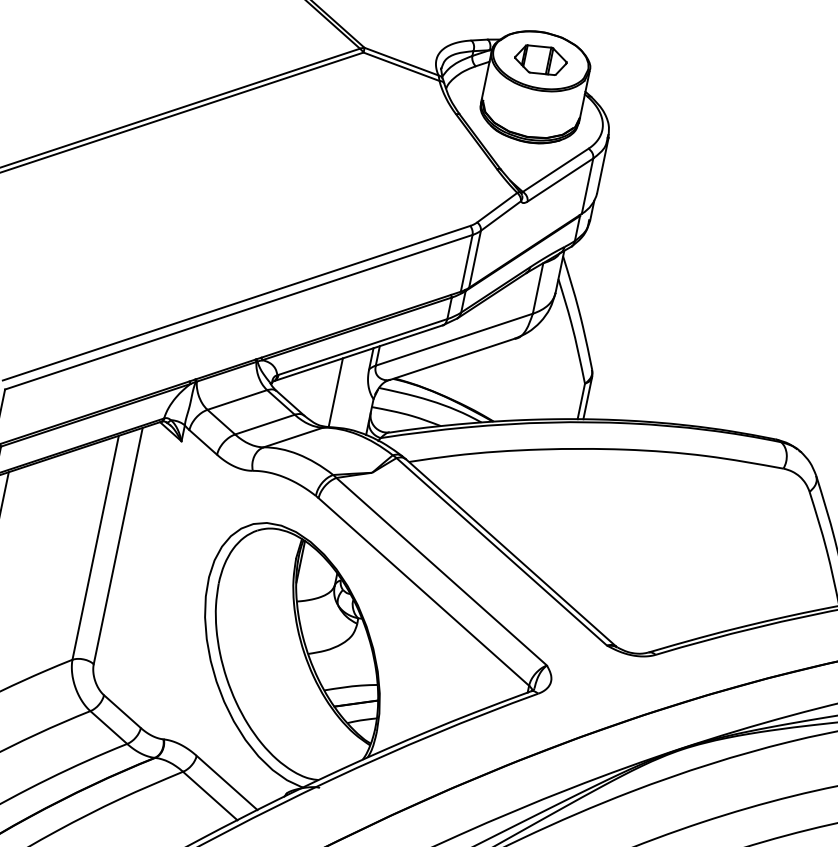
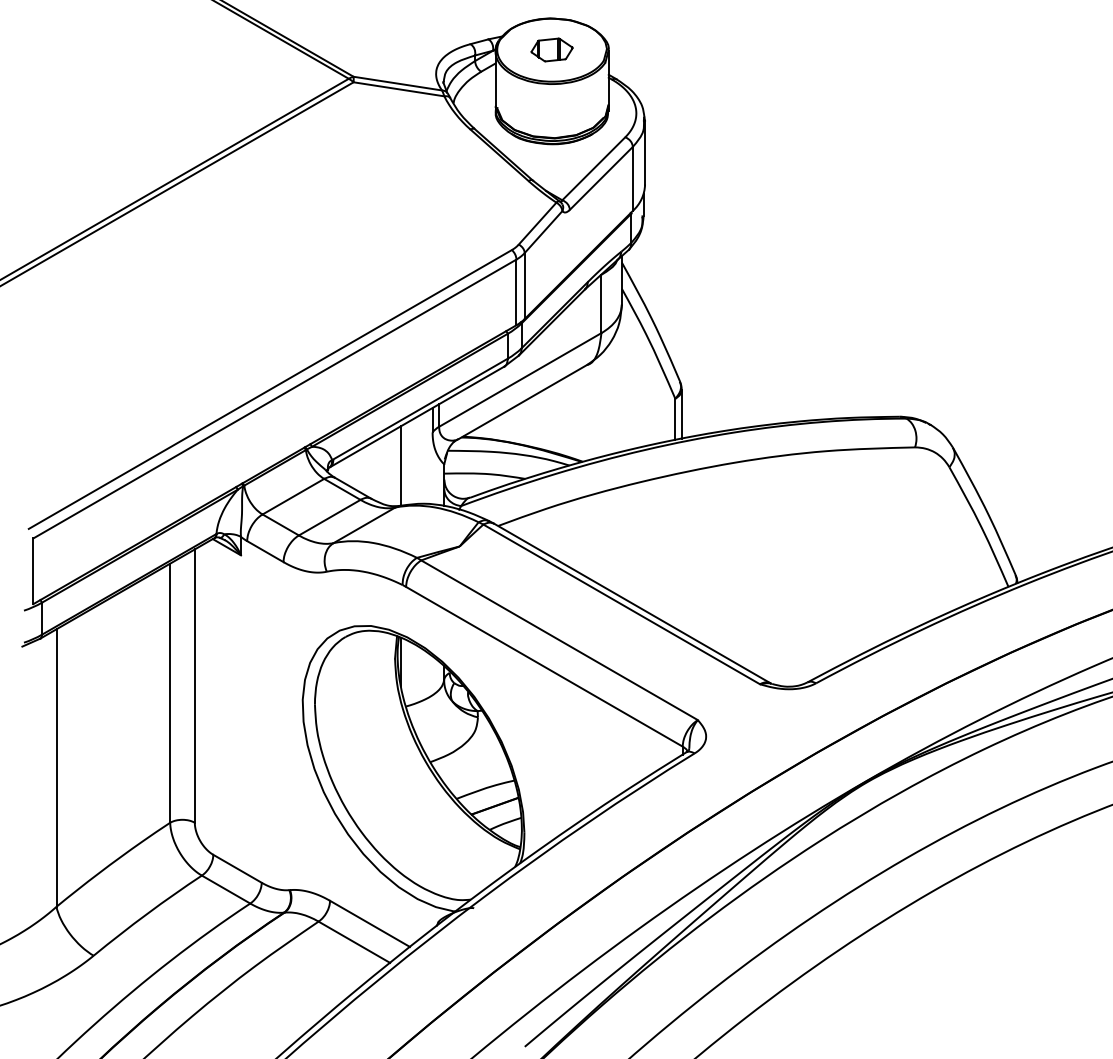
part: (540, 59) -> (551, 49), size x0.7

